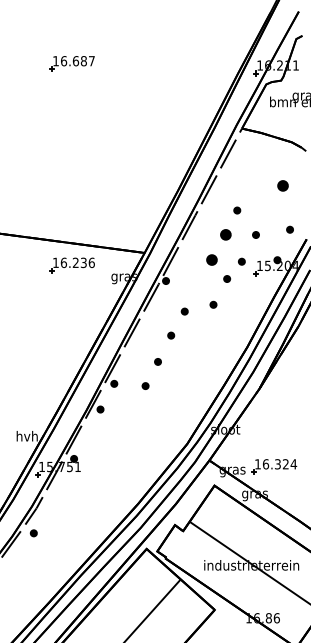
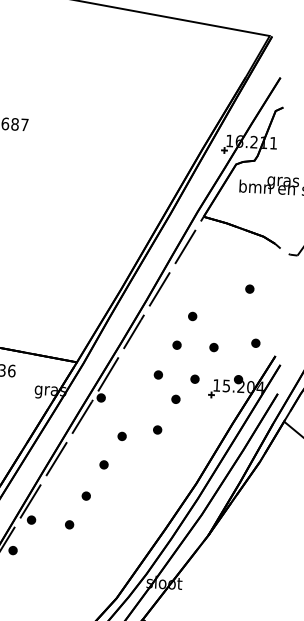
part: (282, 185) -> (249, 288), size x0.62
part: (225, 234) -> (176, 344), size x0.62
part: (211, 259) -> (158, 374), size x0.62

